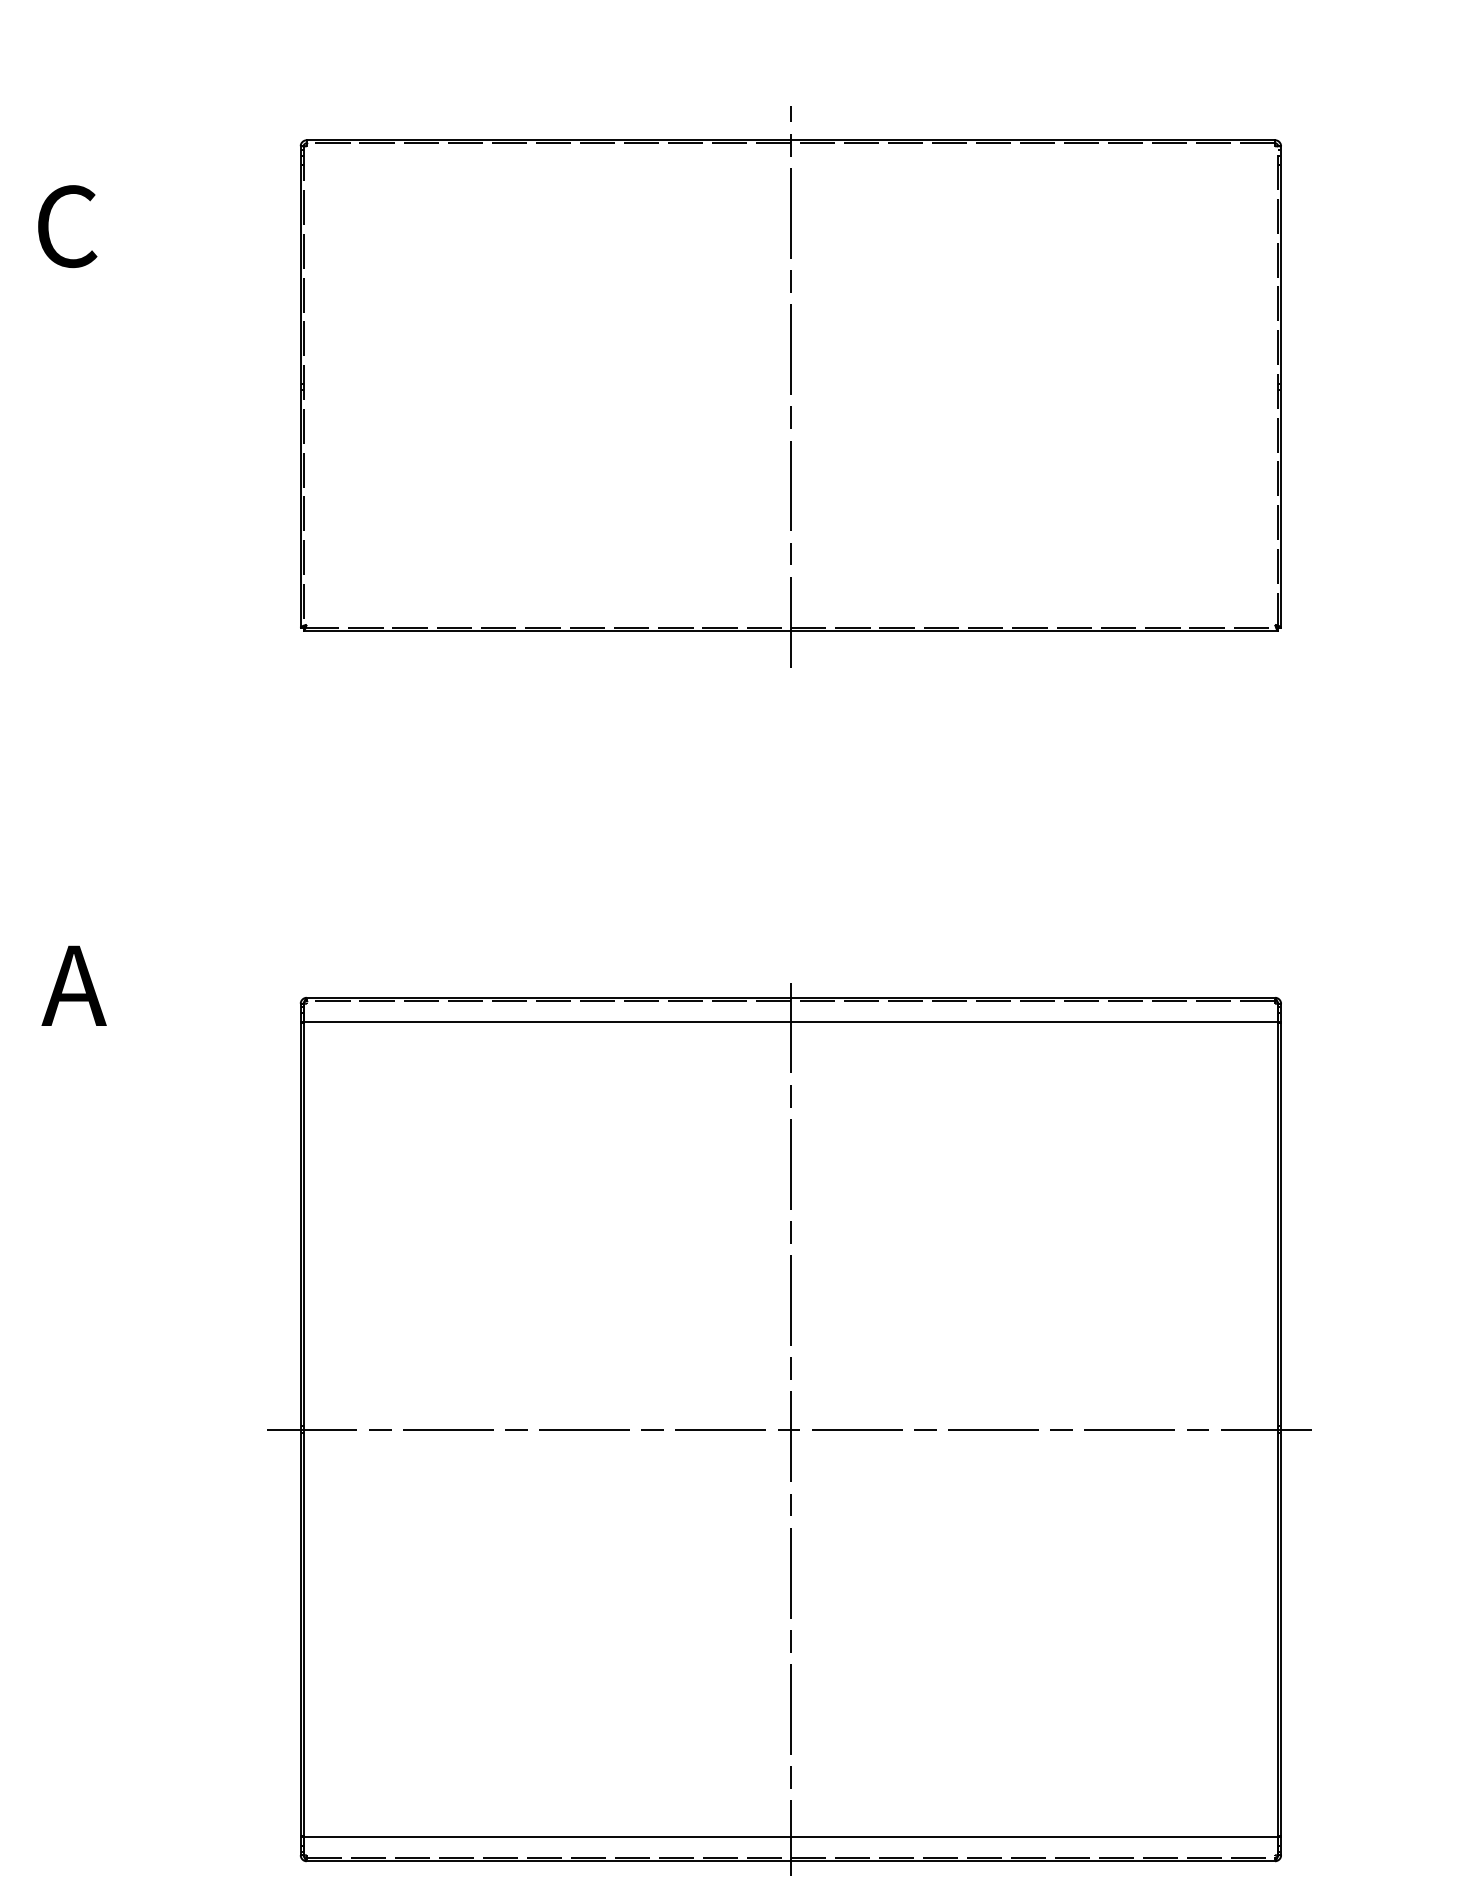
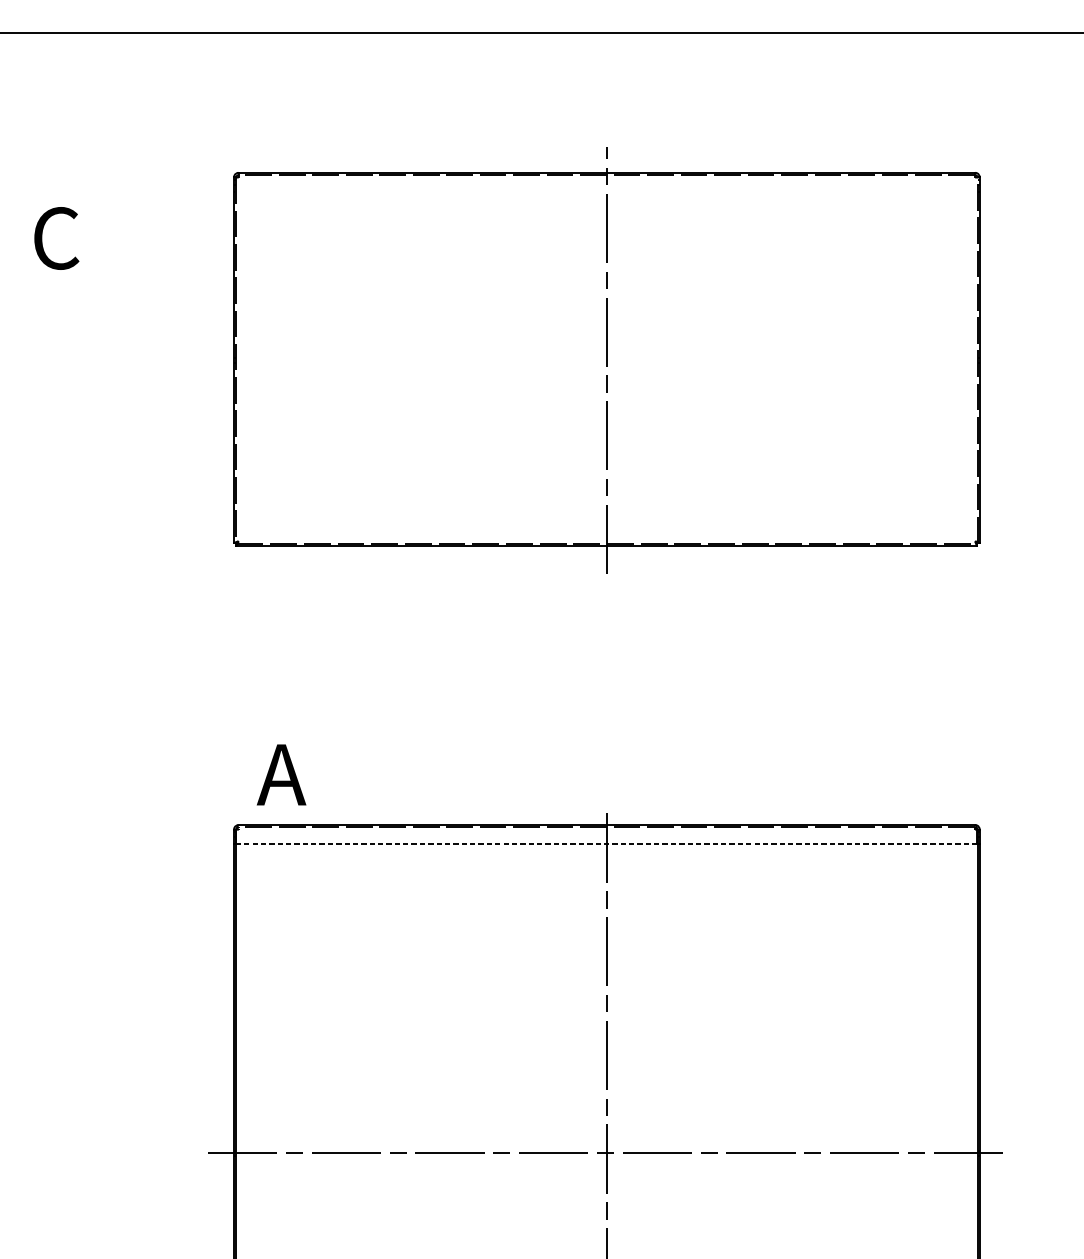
text: (73, 985) -> (281, 774), moved
line: (790, 1022) -> (606, 843), solid -> dashed

